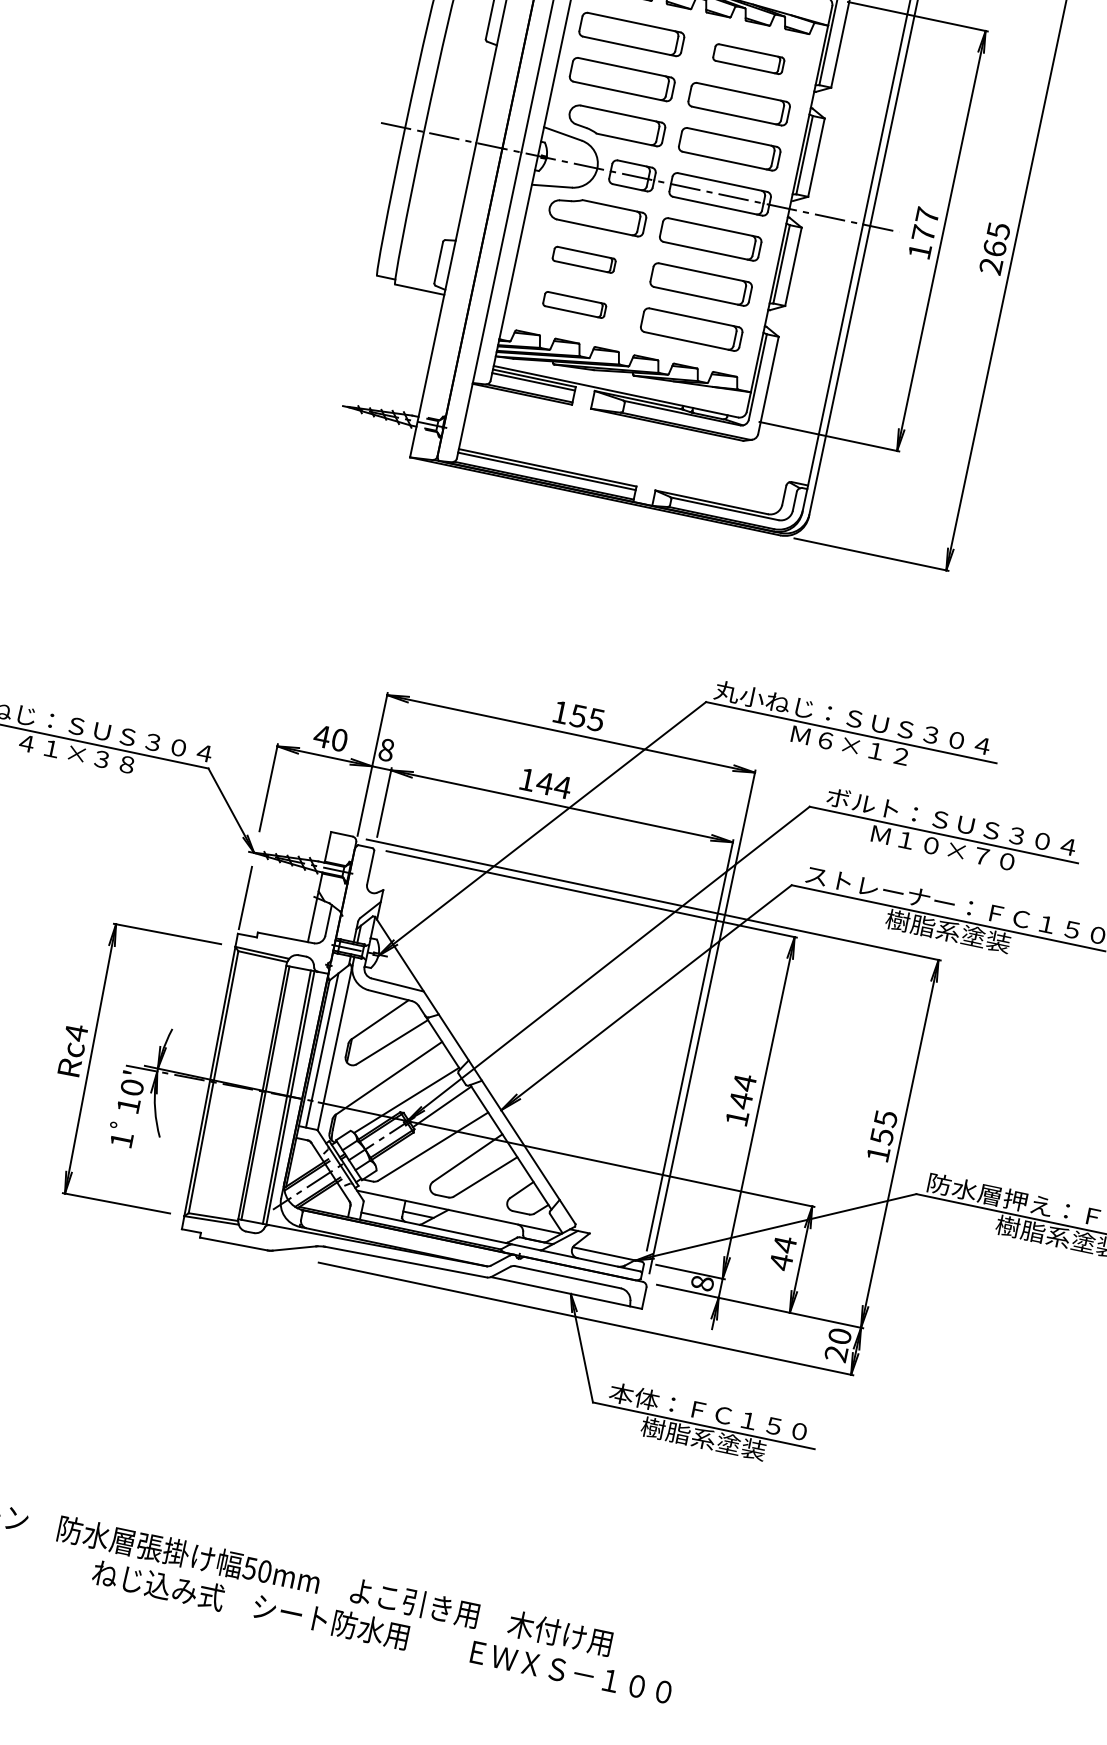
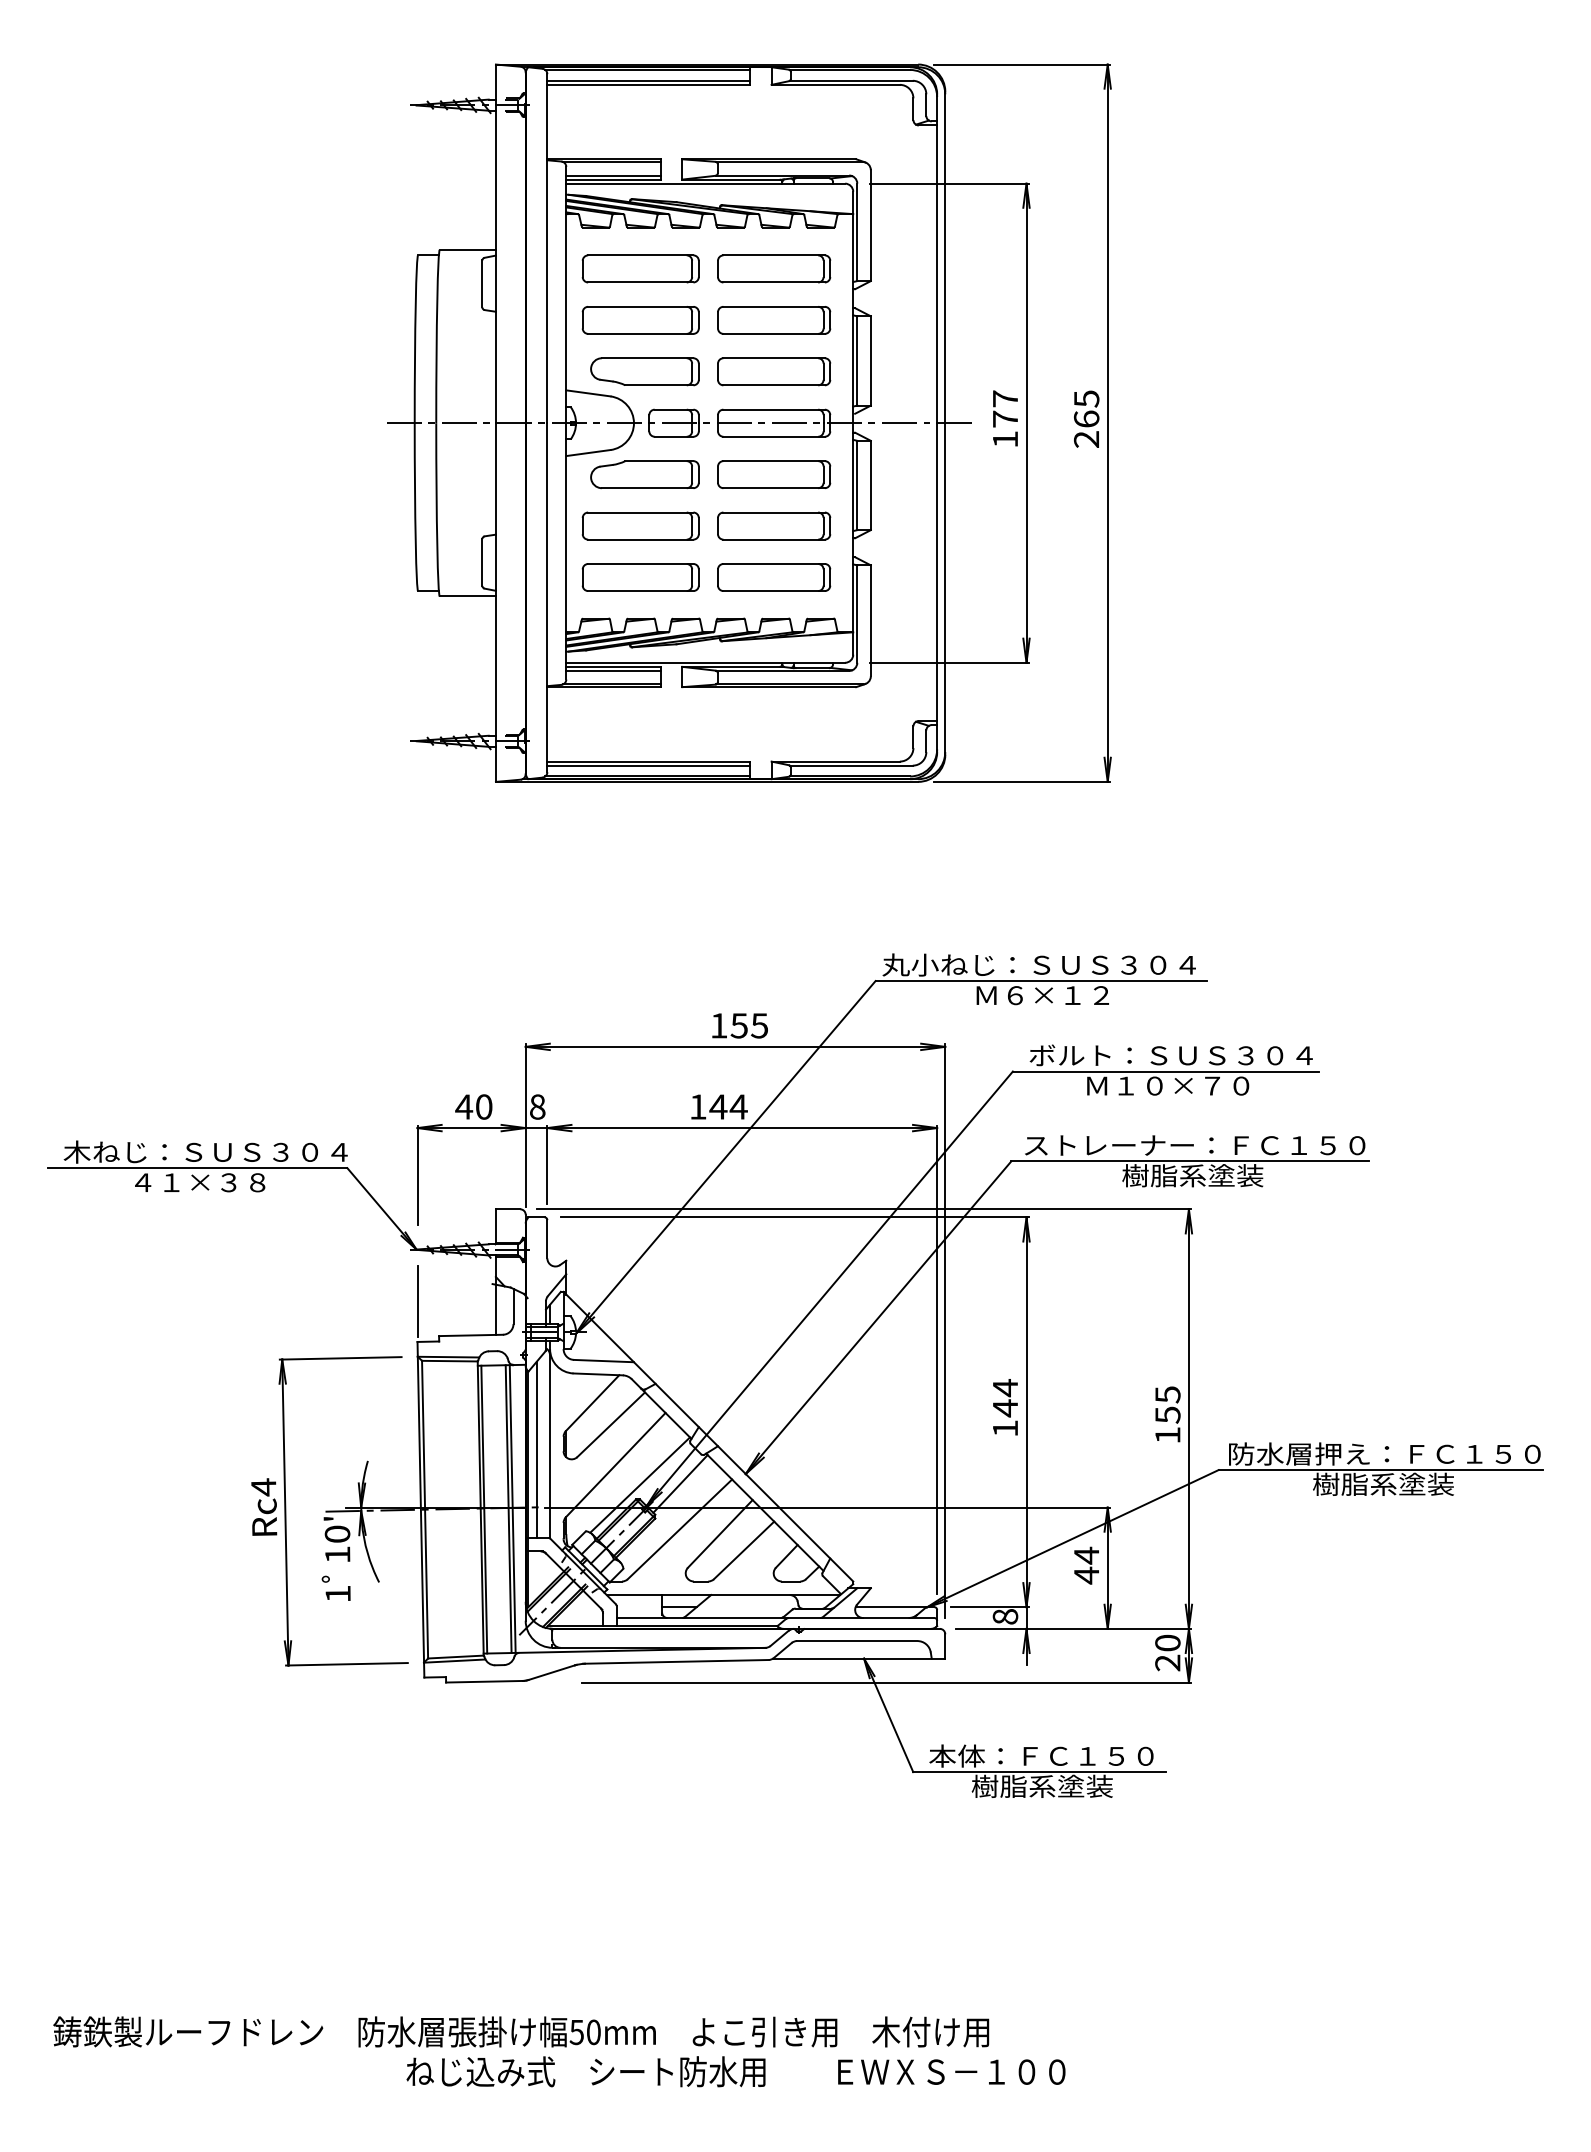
part: (749, 58) -> (774, 268), size x1.43
part: (584, 259) -> (640, 525), size x1.67
part: (574, 304) -> (640, 577), size x1.67

